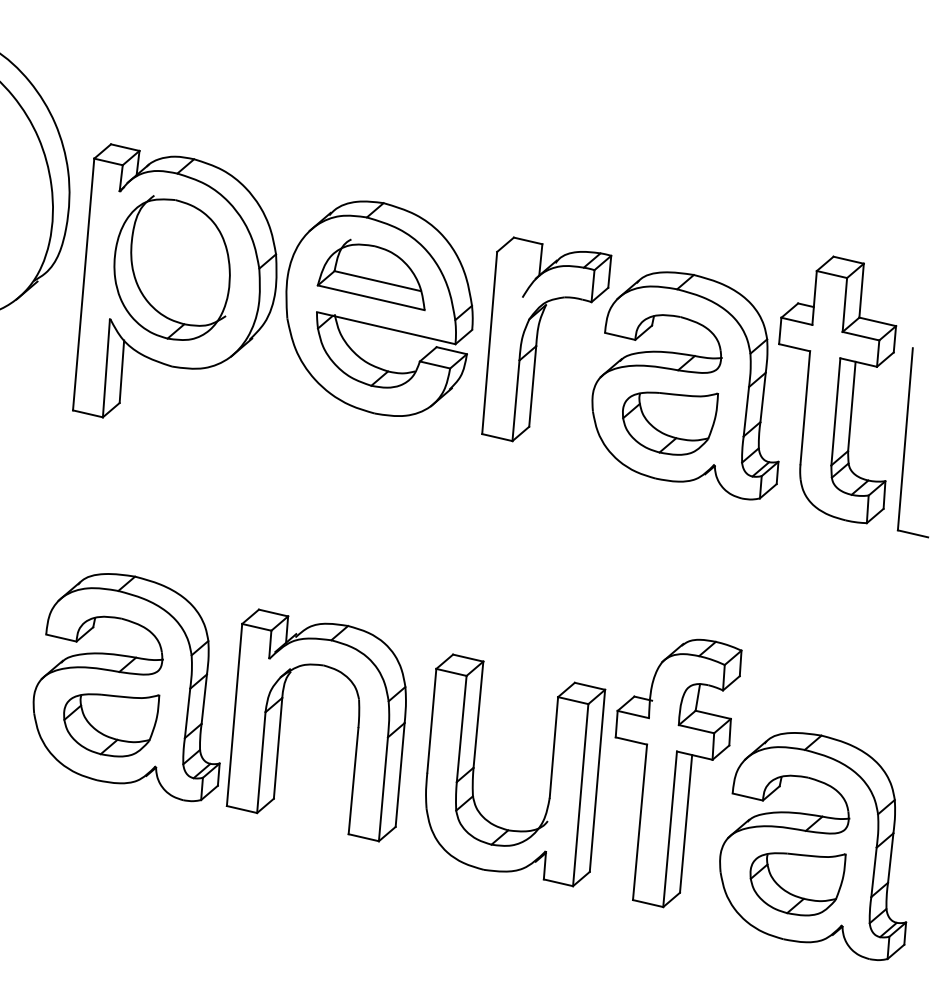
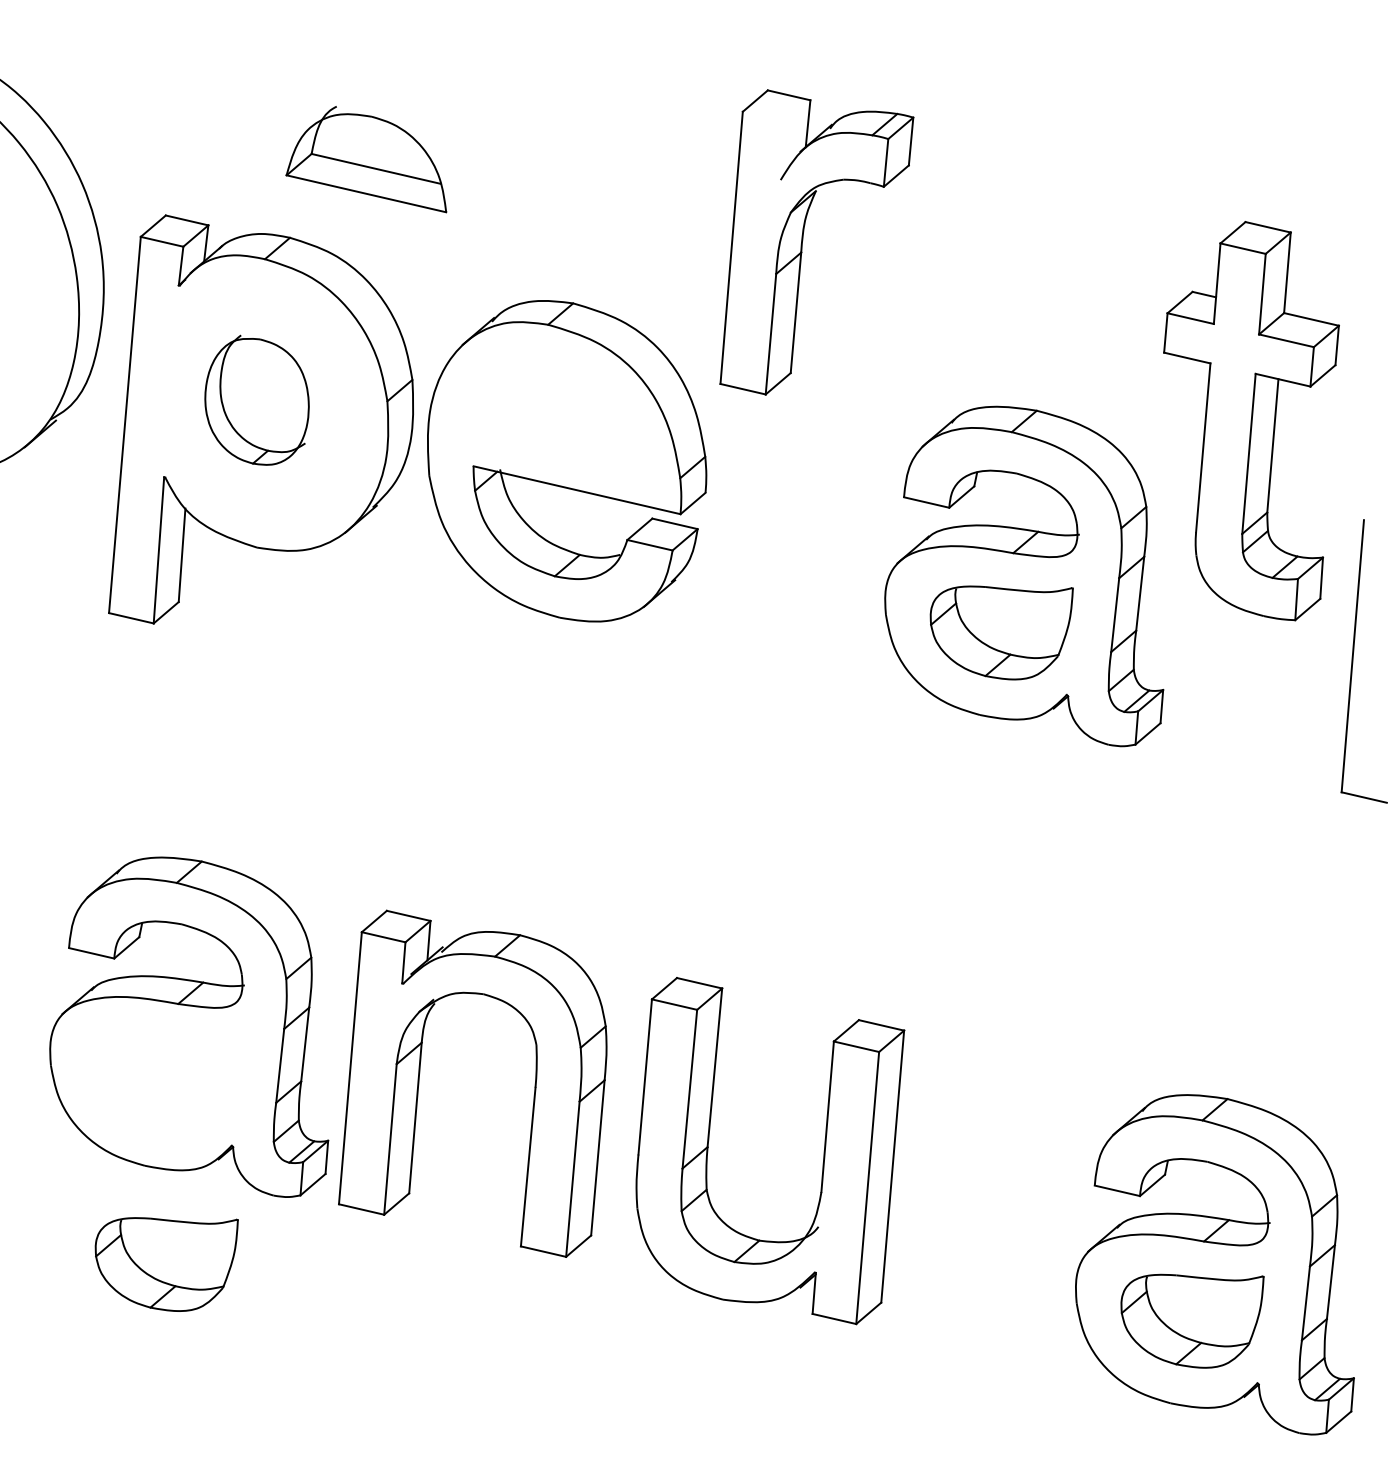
part: (171, 267) -> (256, 399), size x0.6
part: (370, 274) -> (365, 158), moved
part: (538, 335) -> (804, 236), moved
part: (837, 389) -> (1251, 420), moved
part: (111, 725) -> (166, 1264), moved
part: (678, 773) -> (1013, 1155), removed

